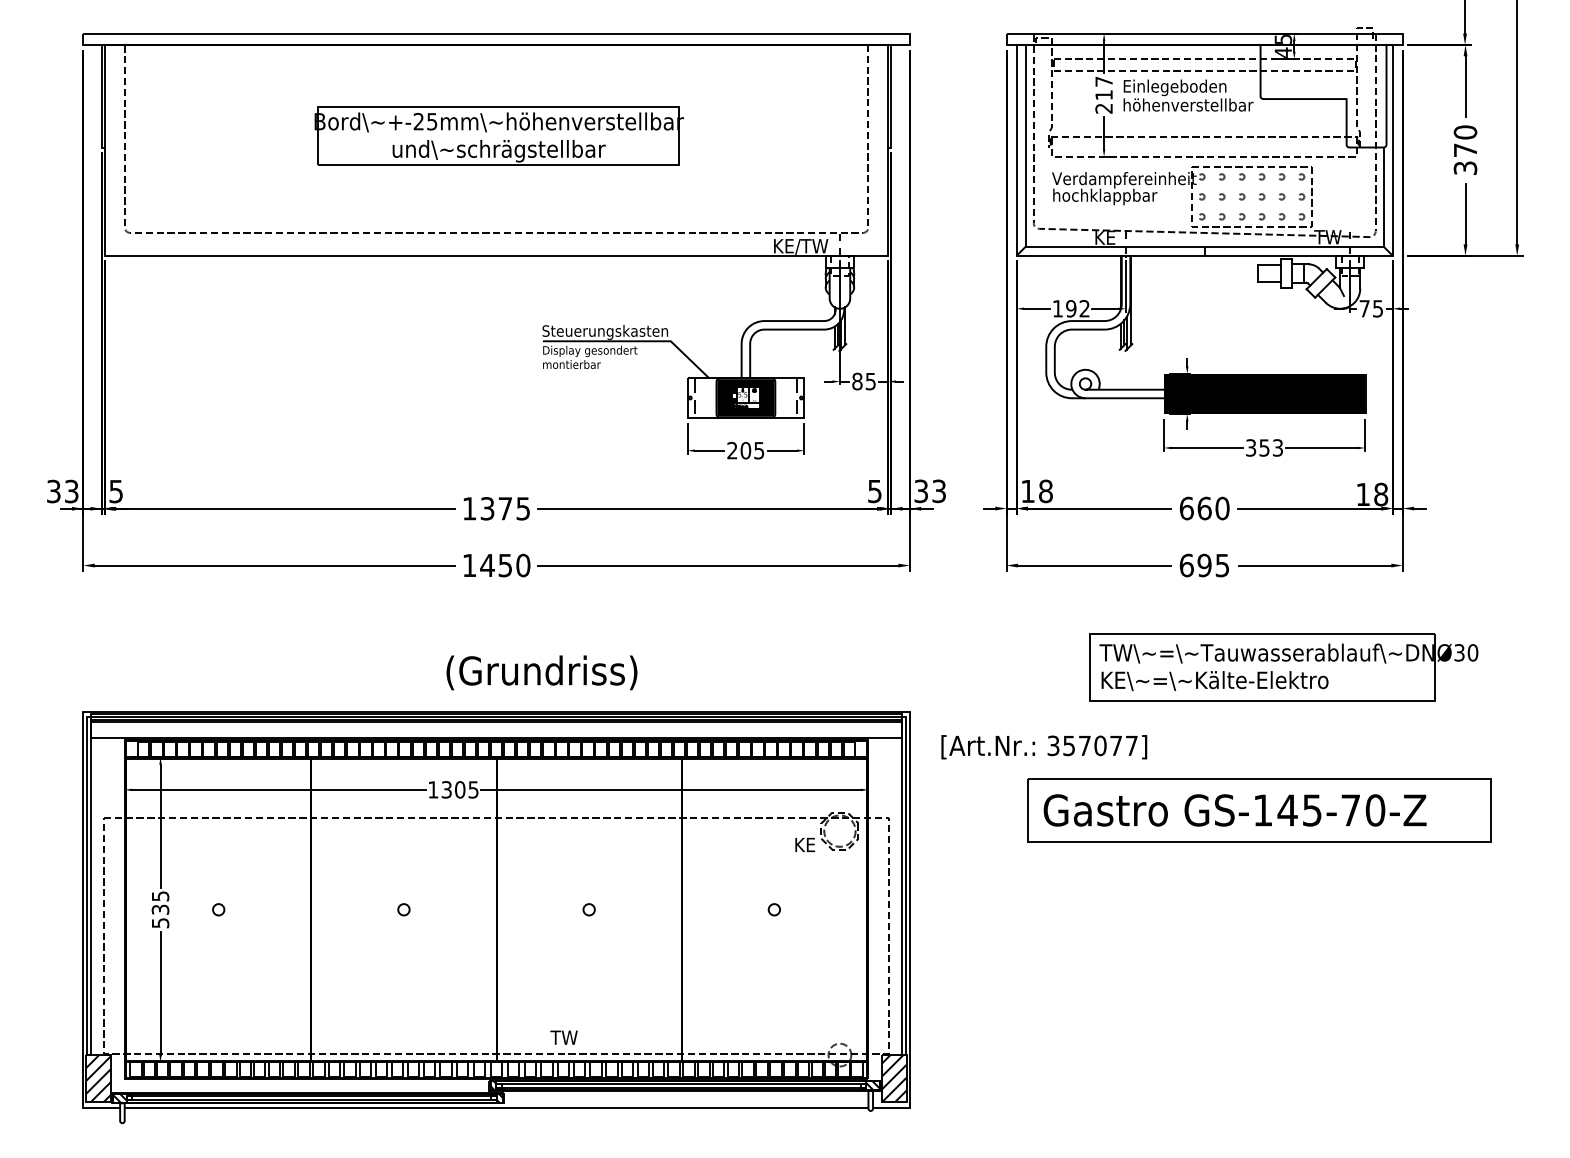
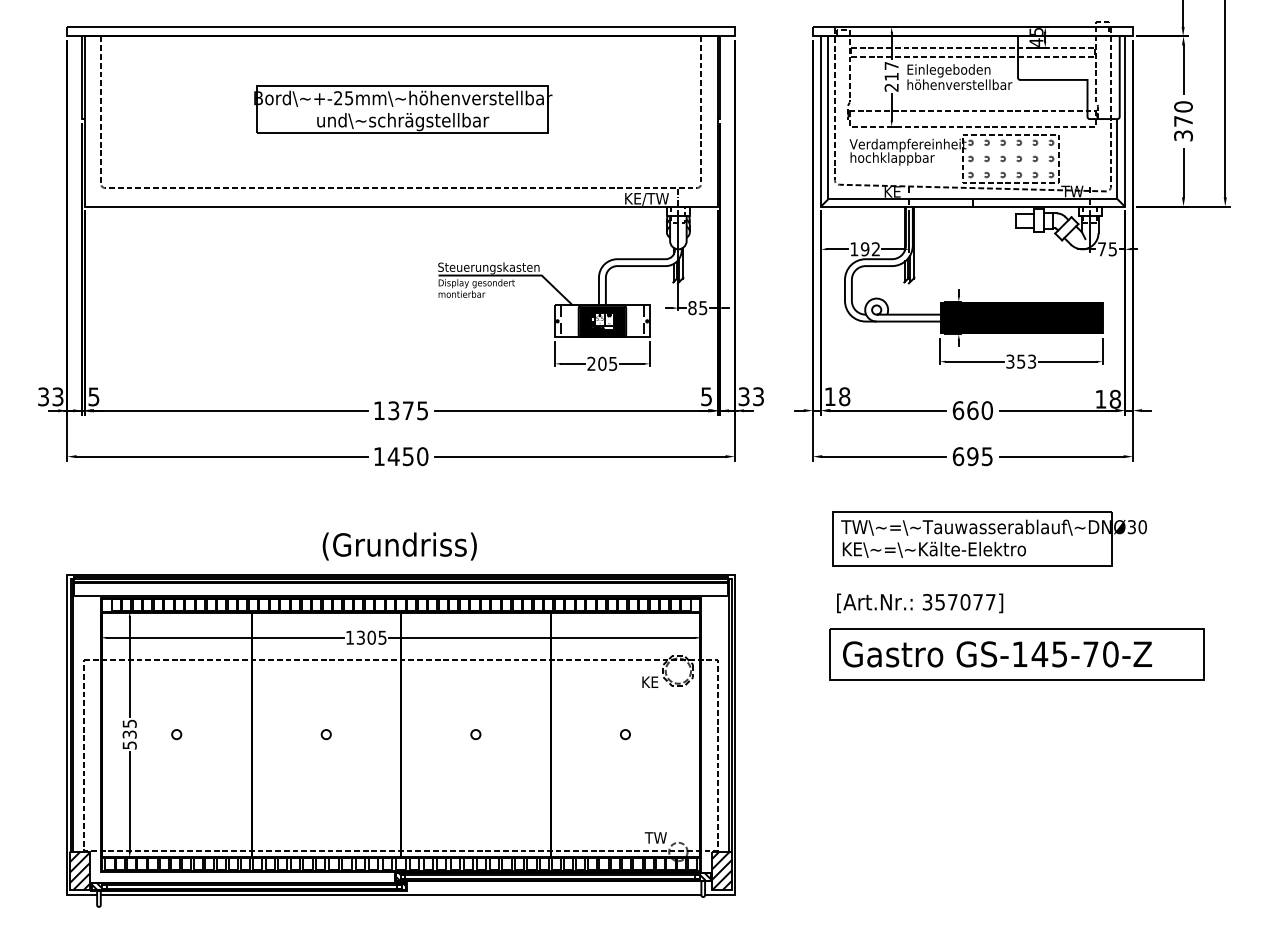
part: (1283, 667) -> (989, 538), moved
text: (541, 672) -> (399, 546), moved
text: (1044, 747) -> (920, 603), moved
text: (563, 1037) -> (655, 837), moved

